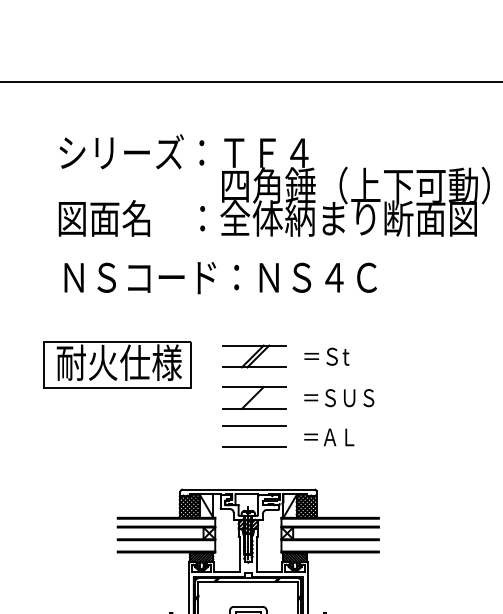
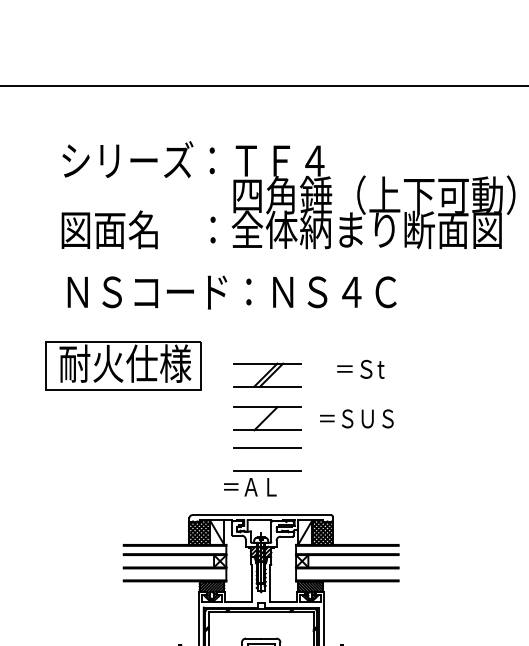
text: (326, 355) -> (360, 368), moved
part: (117, 364) -> (123, 365), moved
text: (329, 437) -> (250, 487), moved

